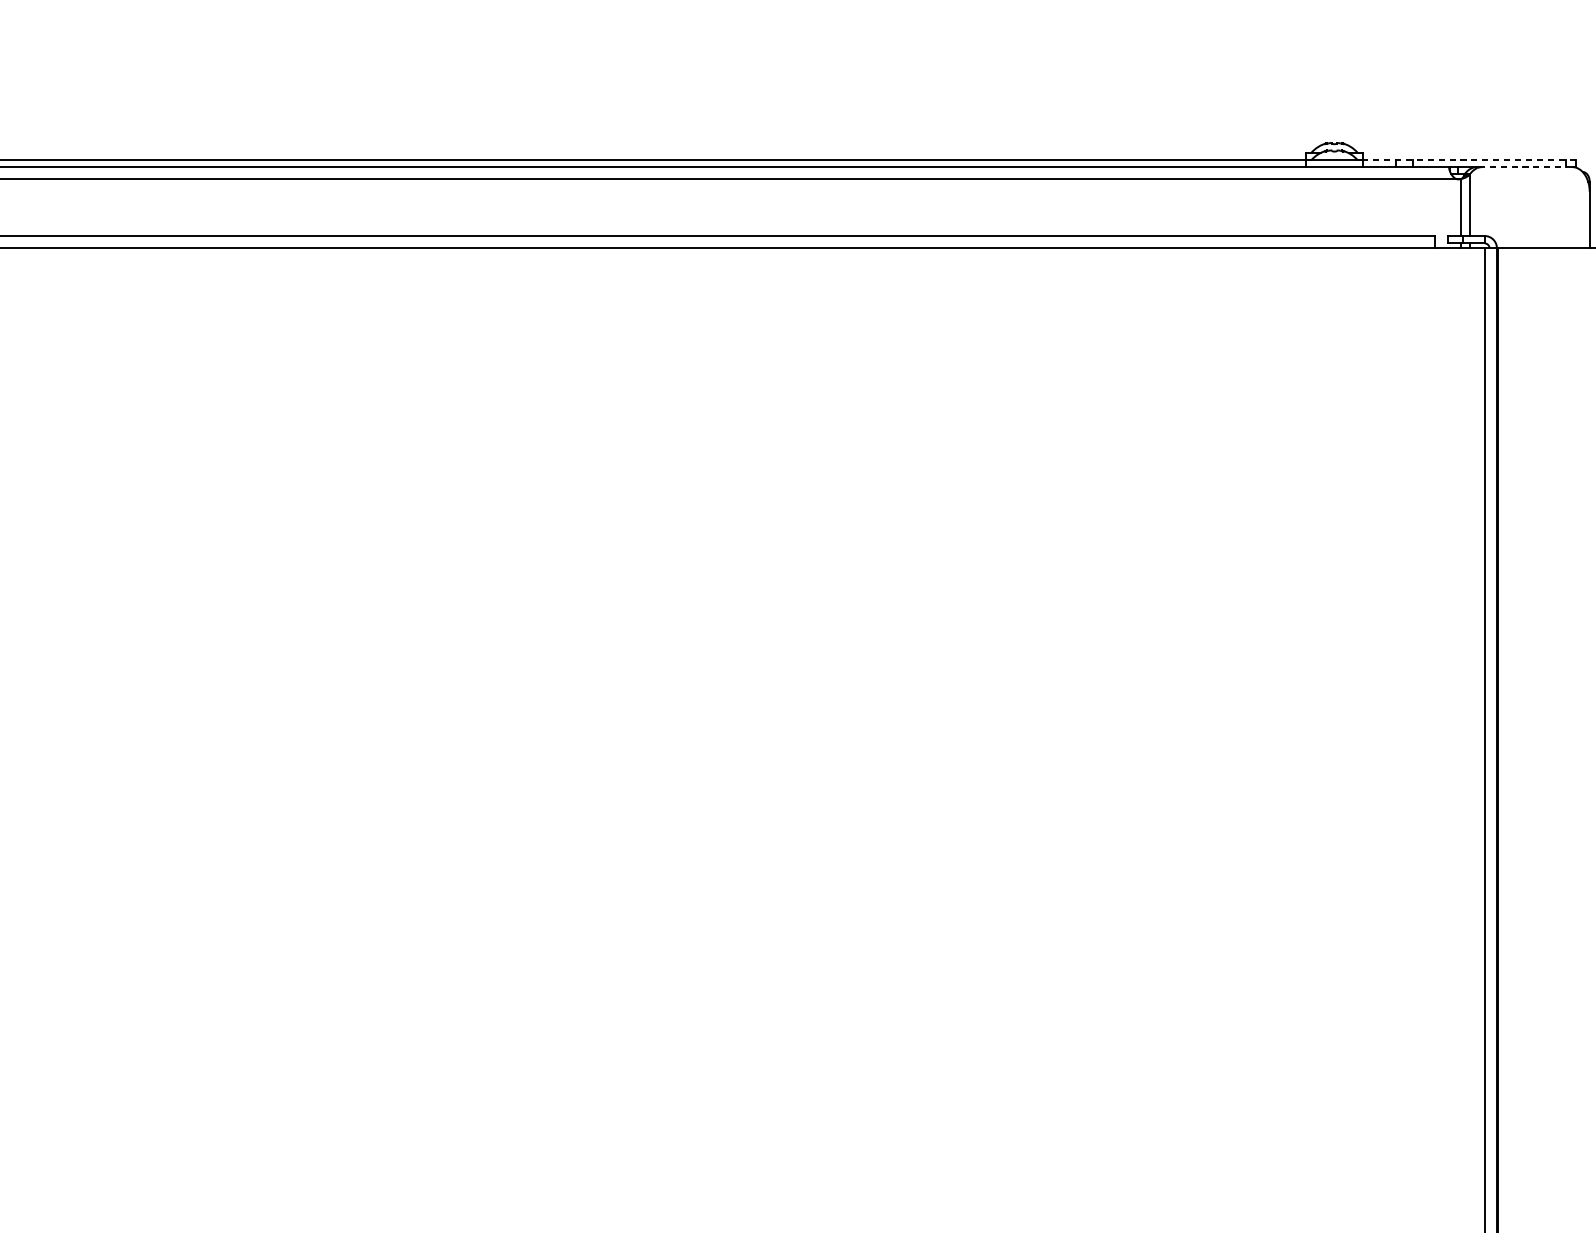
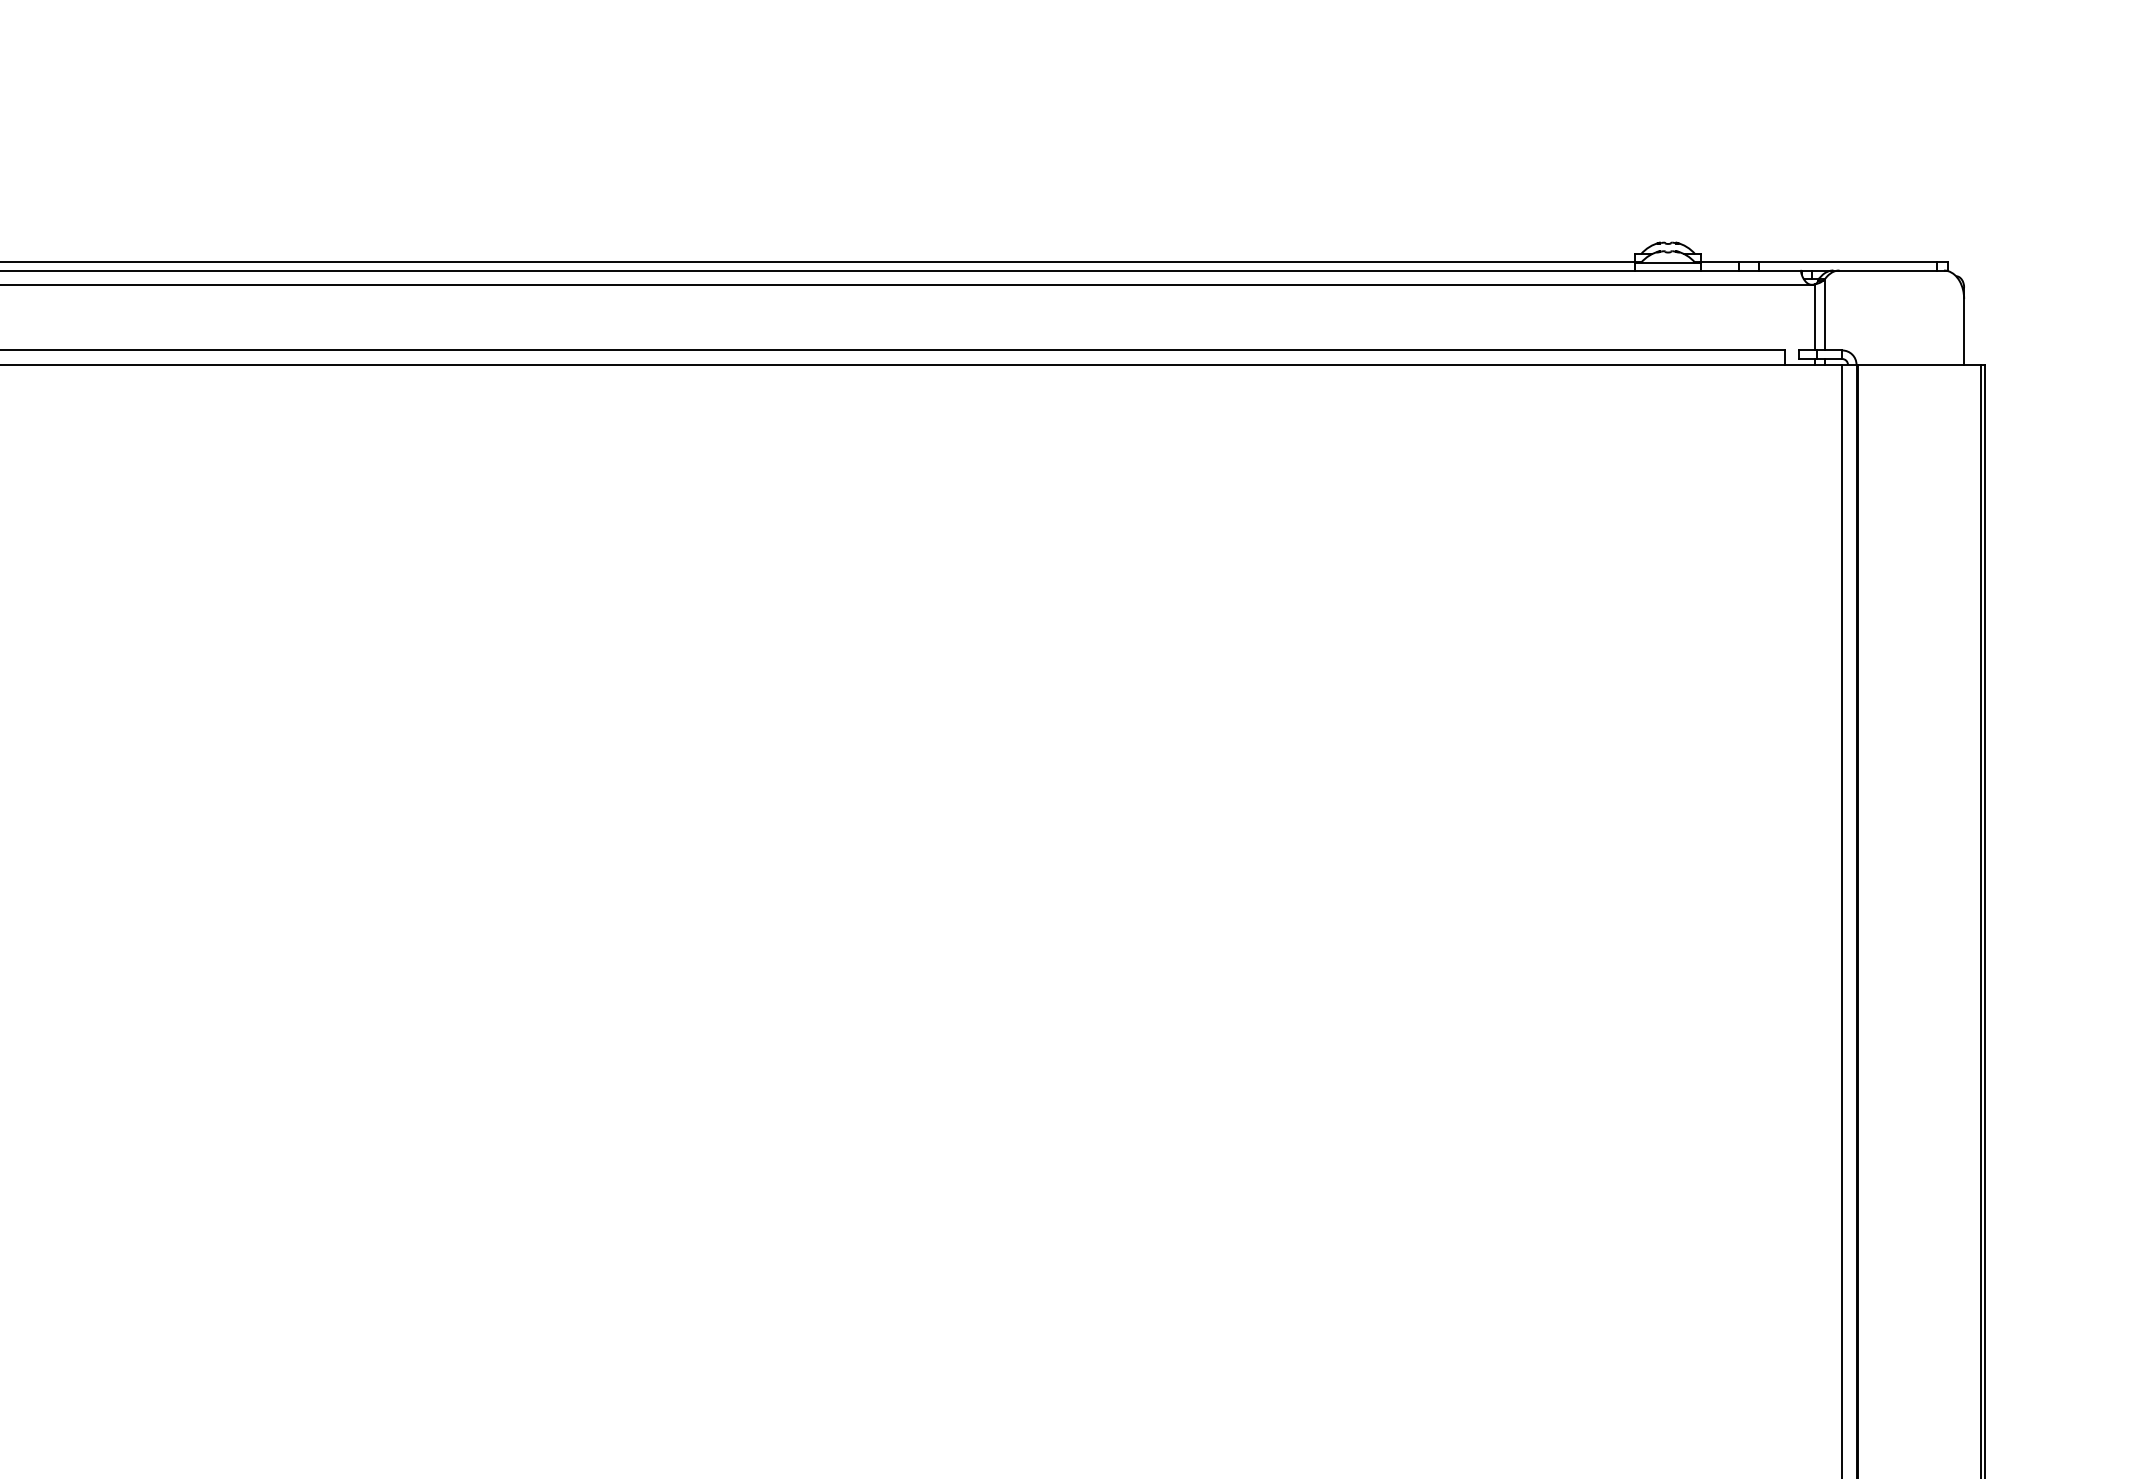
line: (1468, 159) -> (1823, 261), dashed -> solid
line: (1527, 167) -> (1891, 270), dashed -> solid

